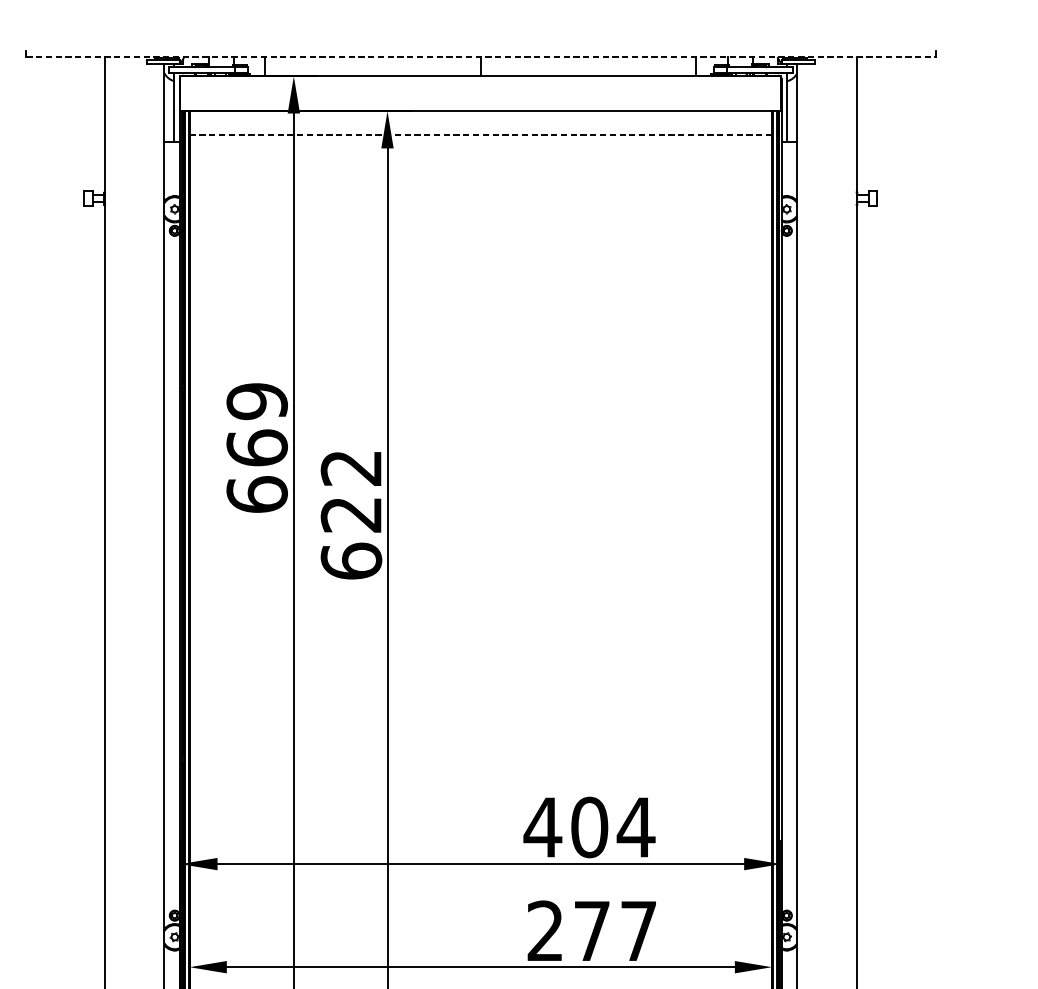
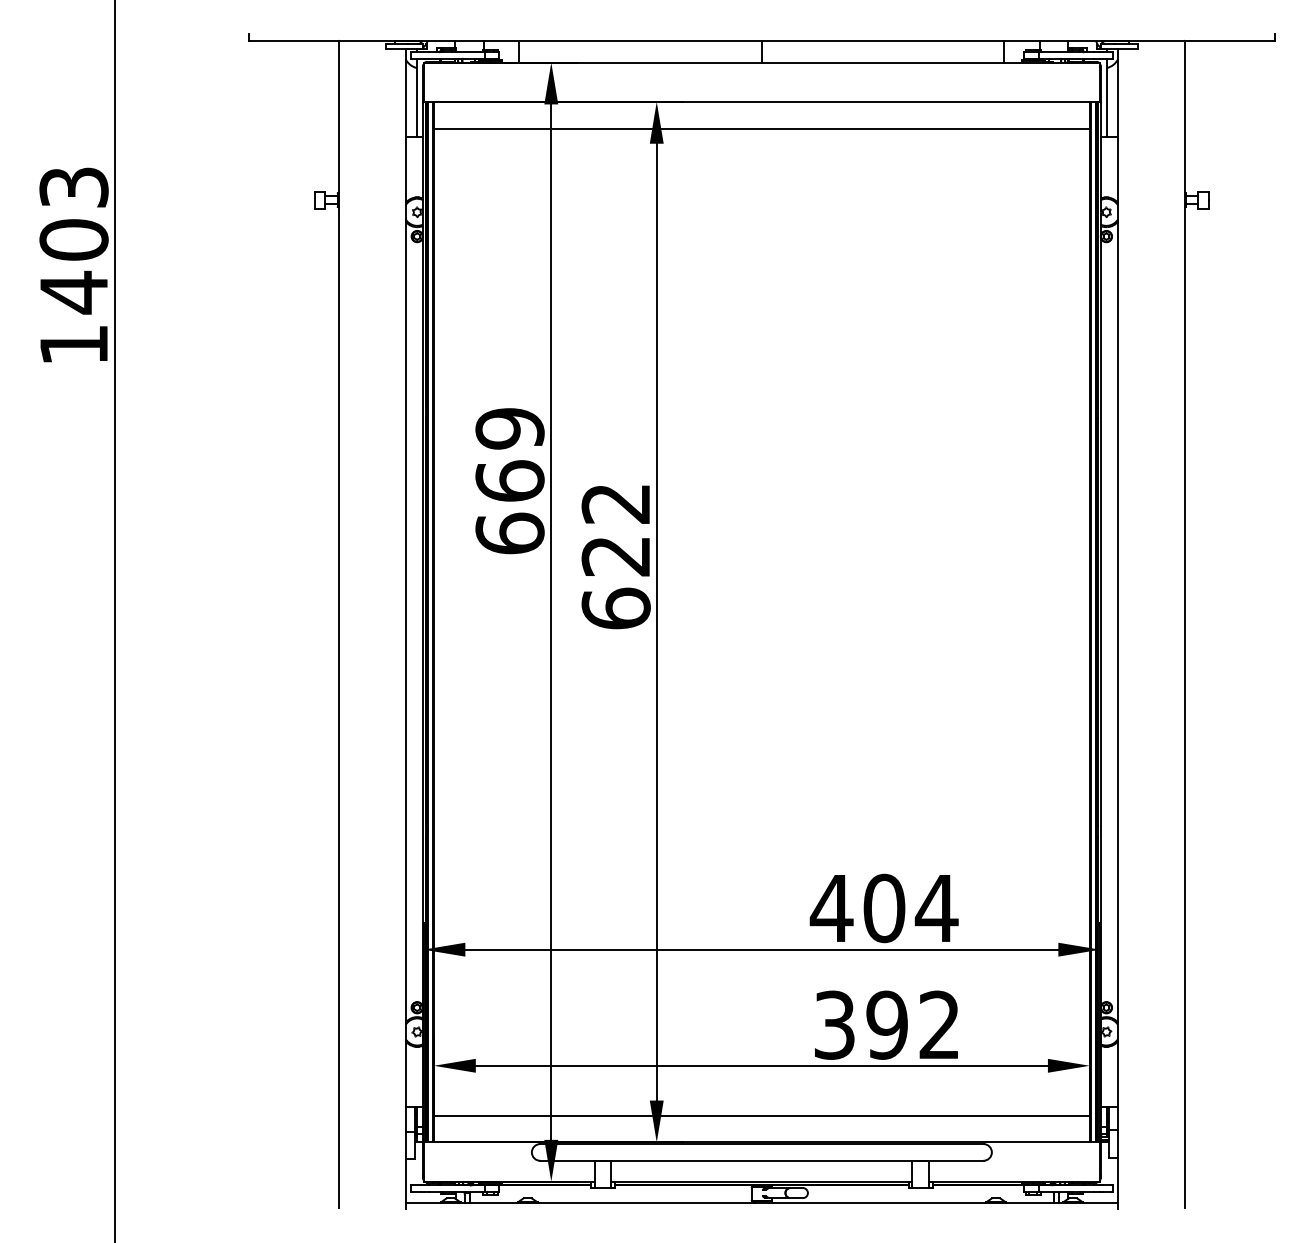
line: (480, 56) -> (761, 40), dashed -> solid
line: (480, 134) -> (761, 128), dashed -> solid
text: (591, 930) -> (886, 1024), 277 -> 392

